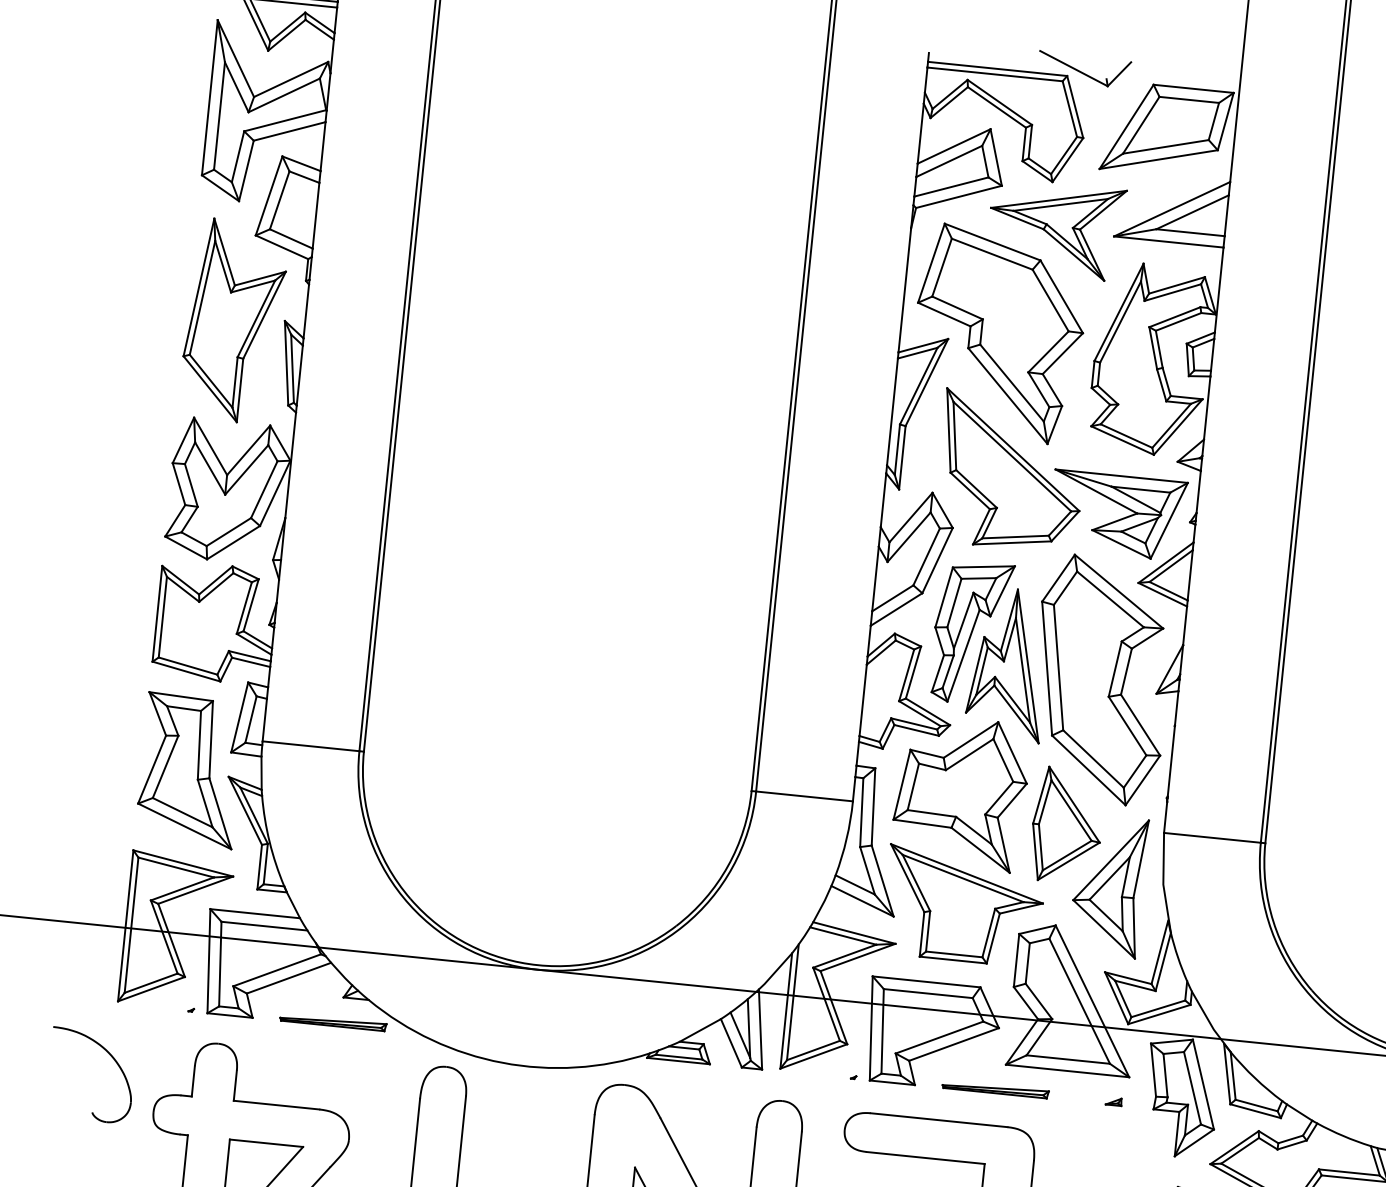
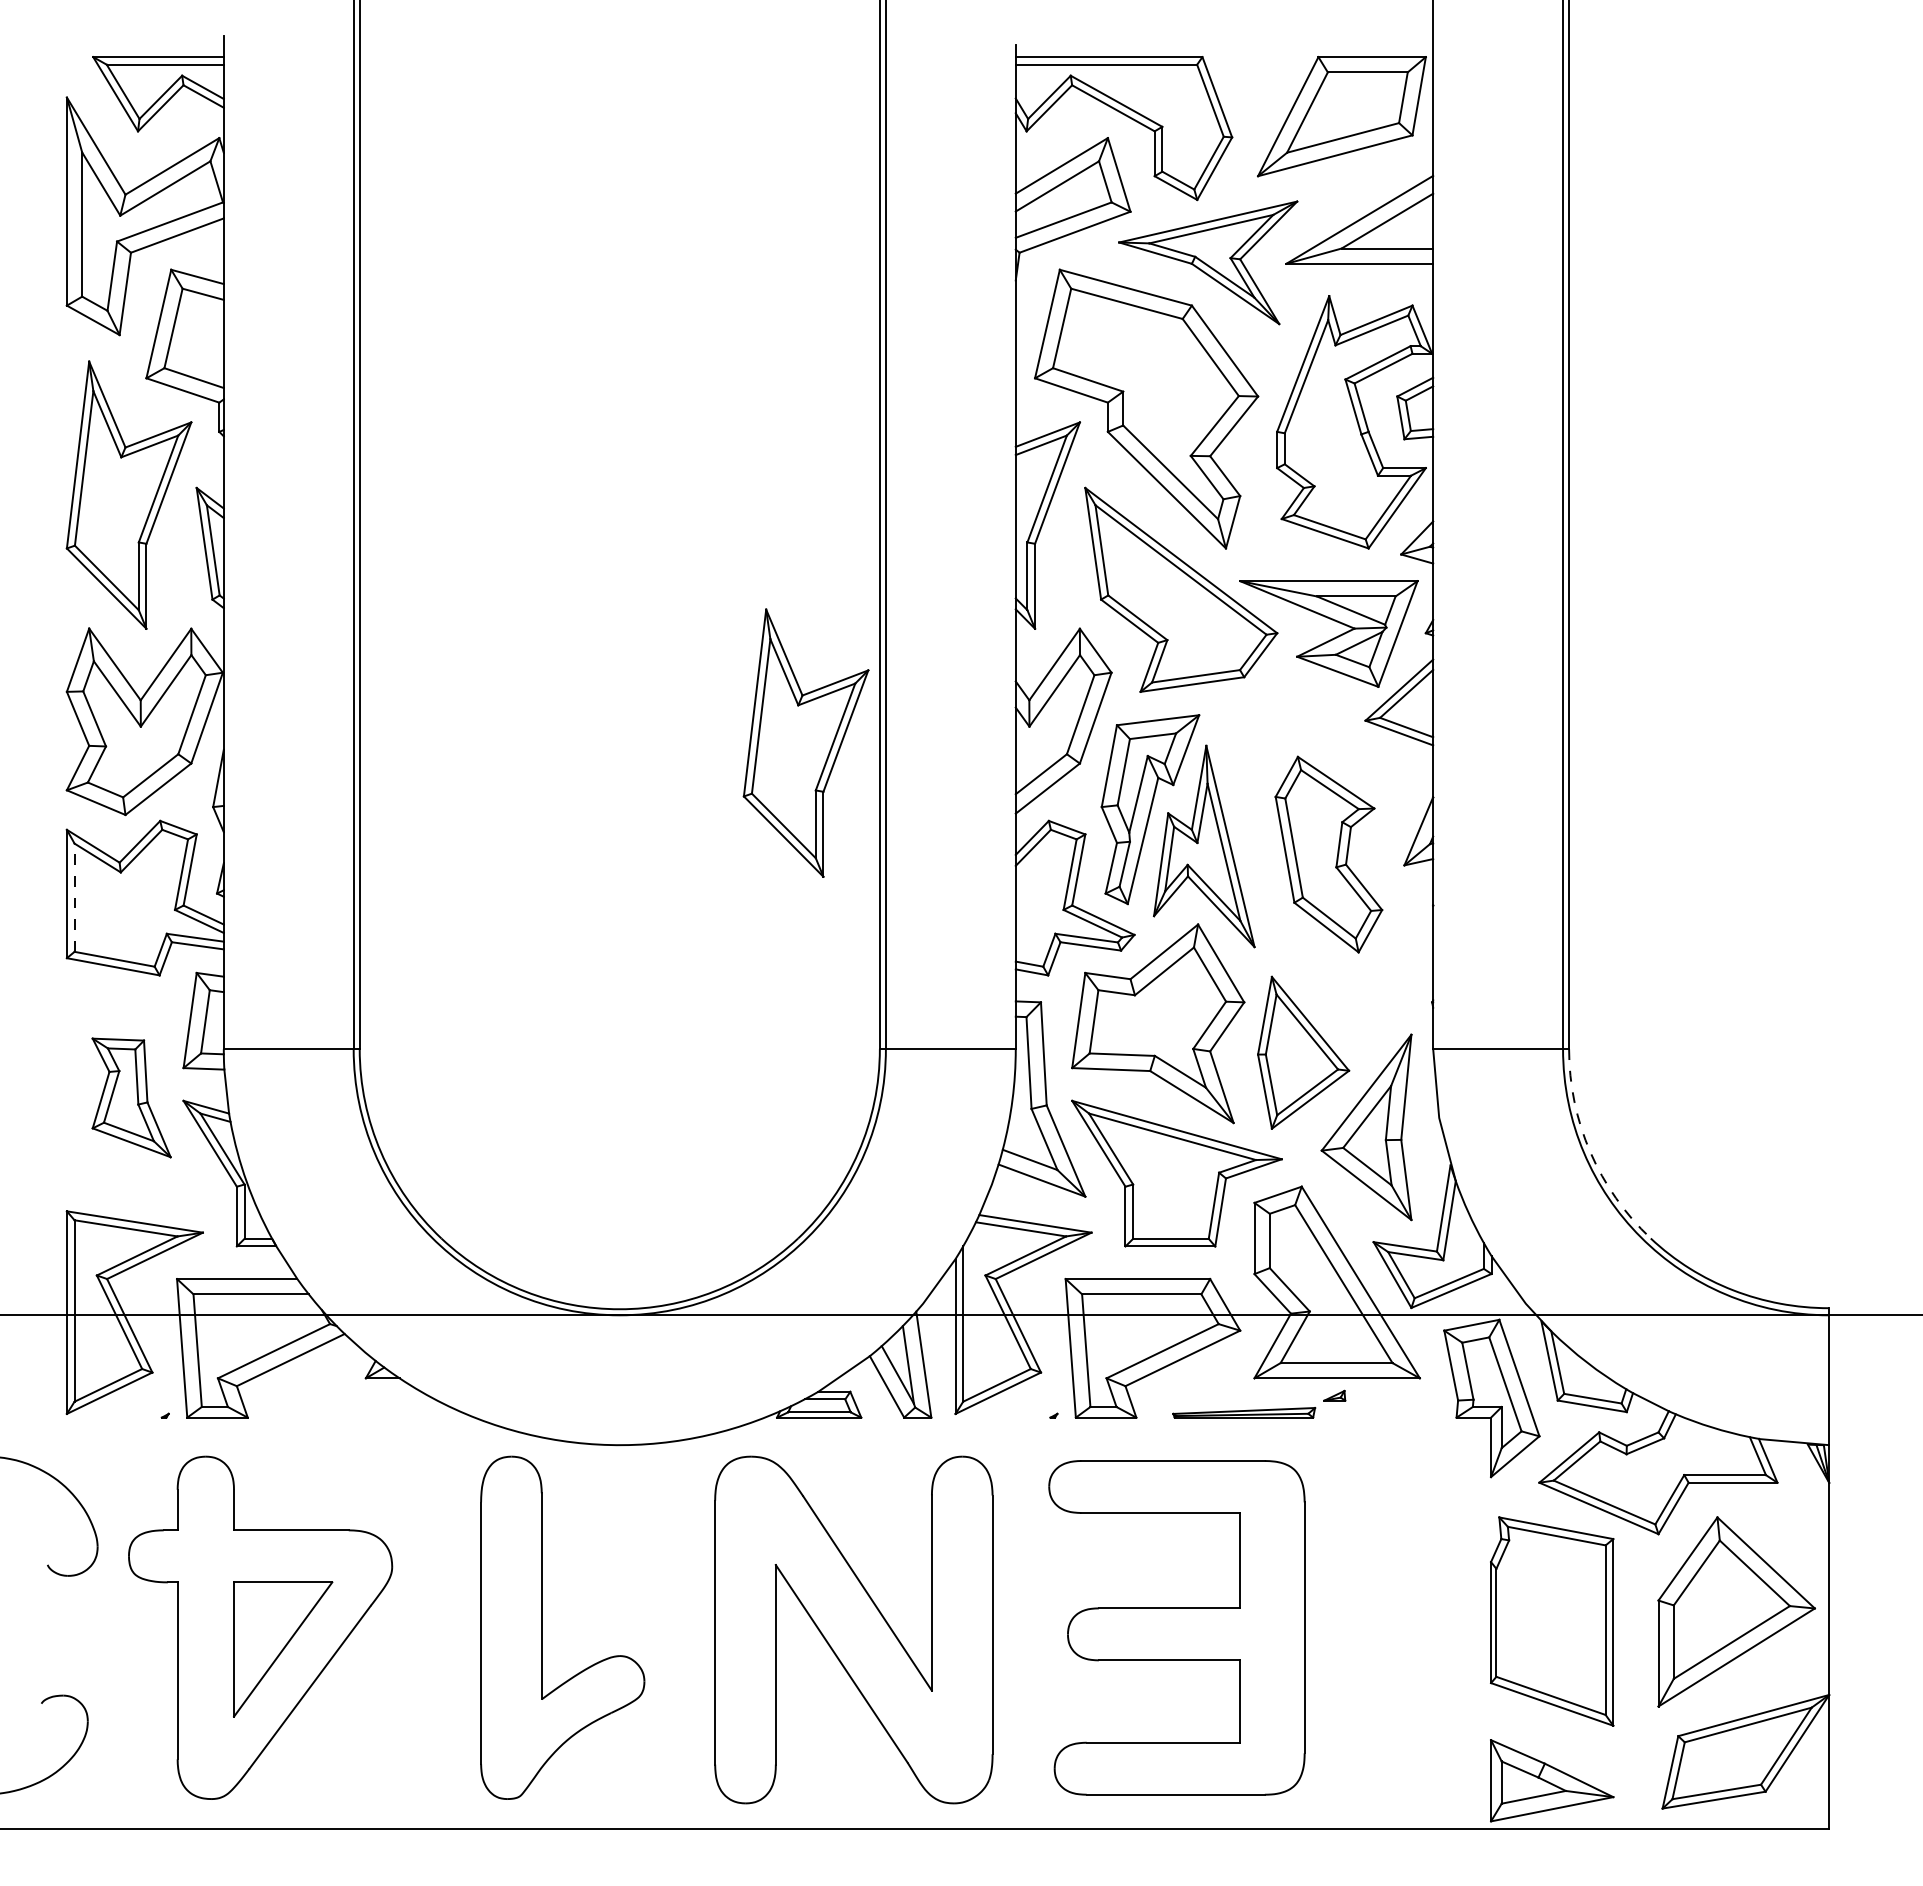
part: (1084, 69) -> (1224, 46), removed
part: (719, 556) -> (805, 742), added
line: (162, 617) -> (74, 897), solid -> dashed
part: (1100, 679) -> (1328, 854), size x0.6
part: (190, 770) -> (131, 1097), size x0.6
arc: (1273, 921) -> (1590, 1152), solid -> dashed
part: (333, 1022) -> (355, 1412), removed
part: (1113, 1101) -> (1334, 1395), moved

